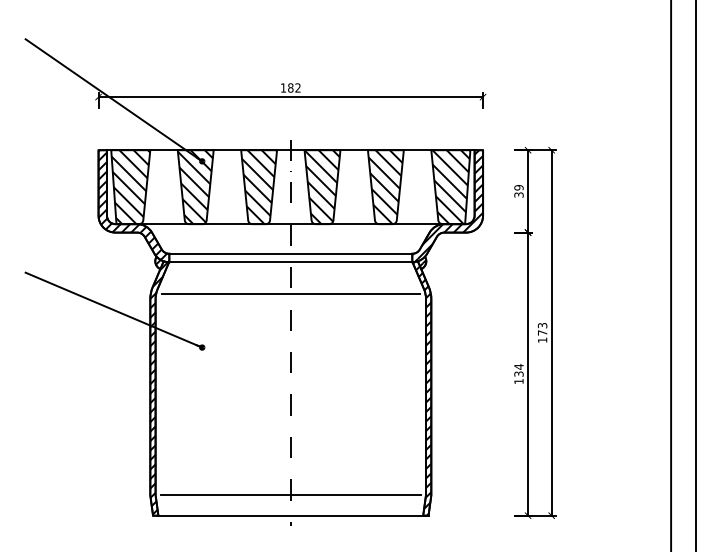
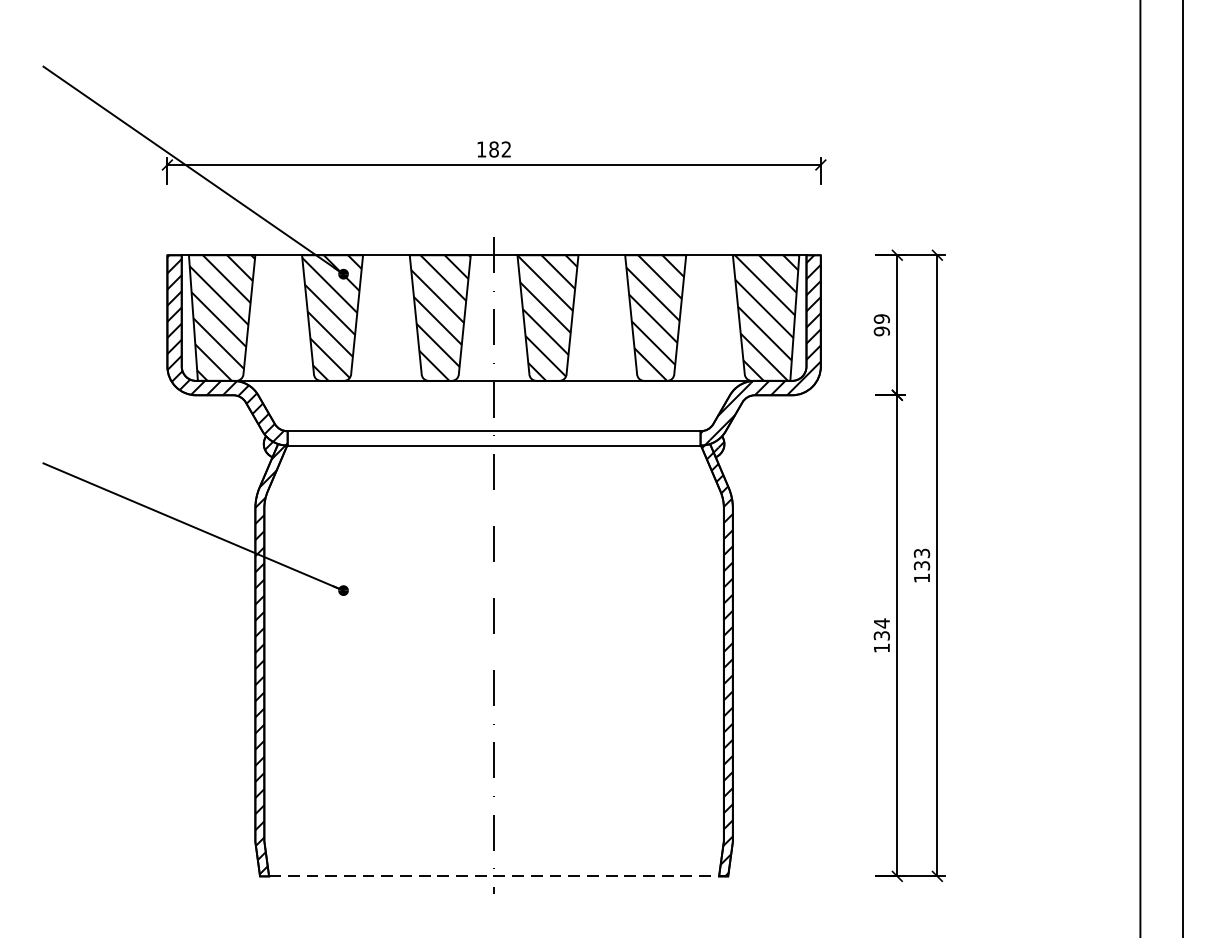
text: (518, 194) -> (881, 330), 39 -> 99
line: (290, 293) -> (493, 498), removed
text: (542, 332) -> (921, 565), 173 -> 133
line: (290, 495) -> (493, 842), removed
line: (293, 515) -> (498, 876), solid -> dashed

